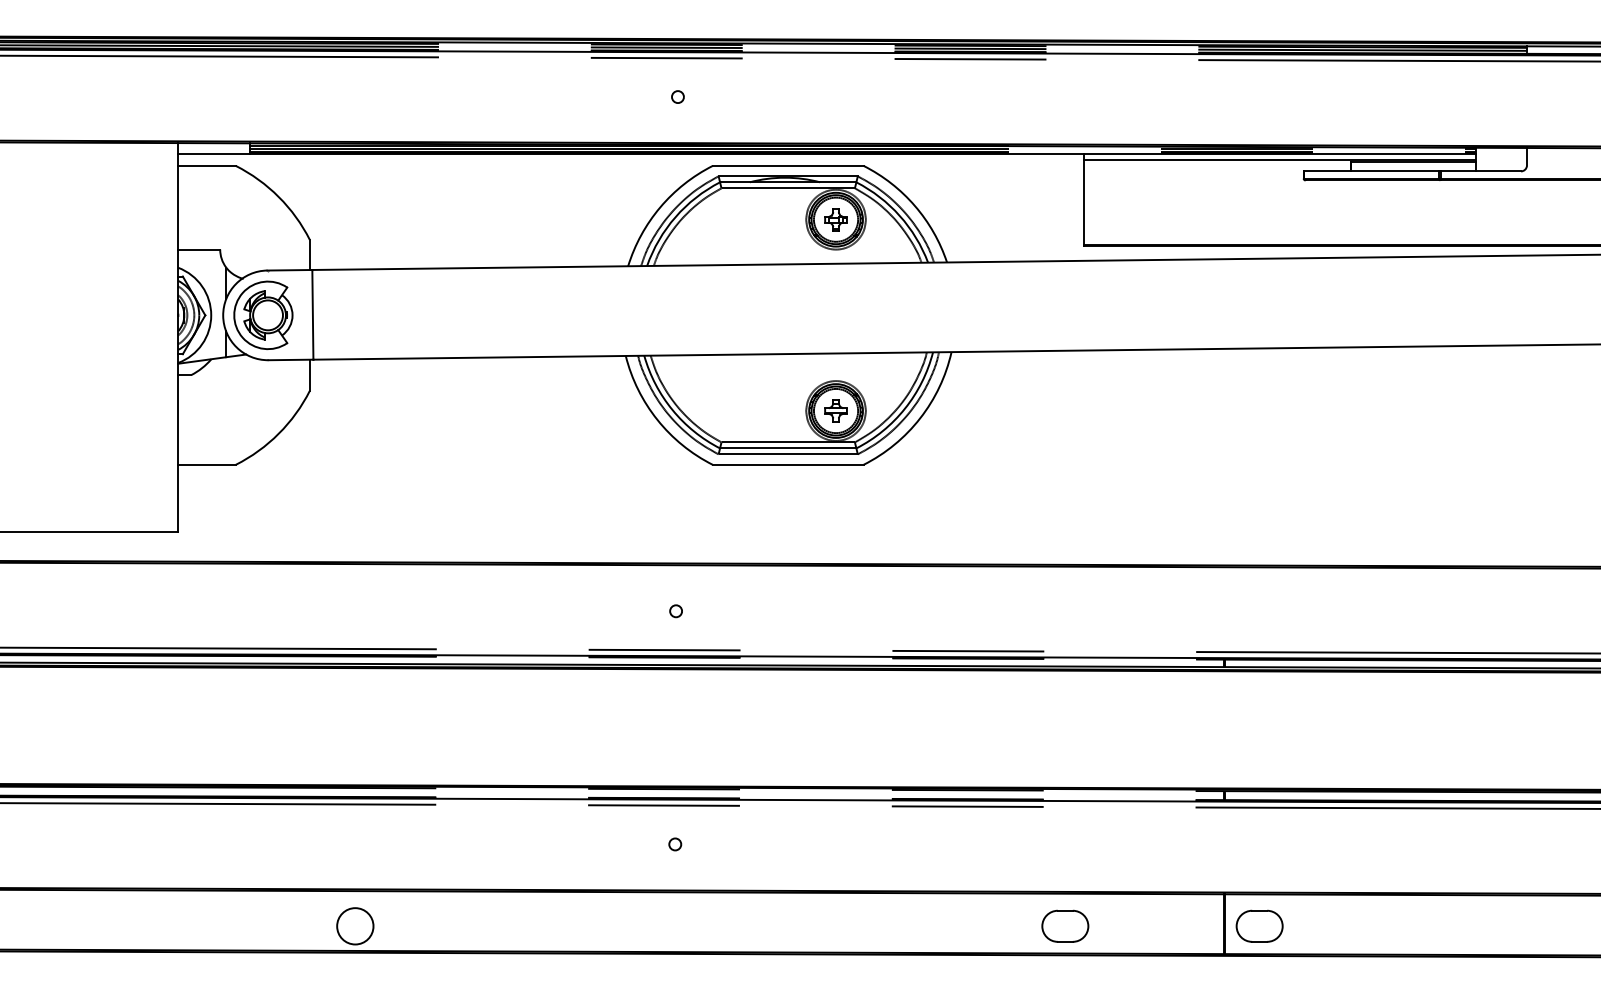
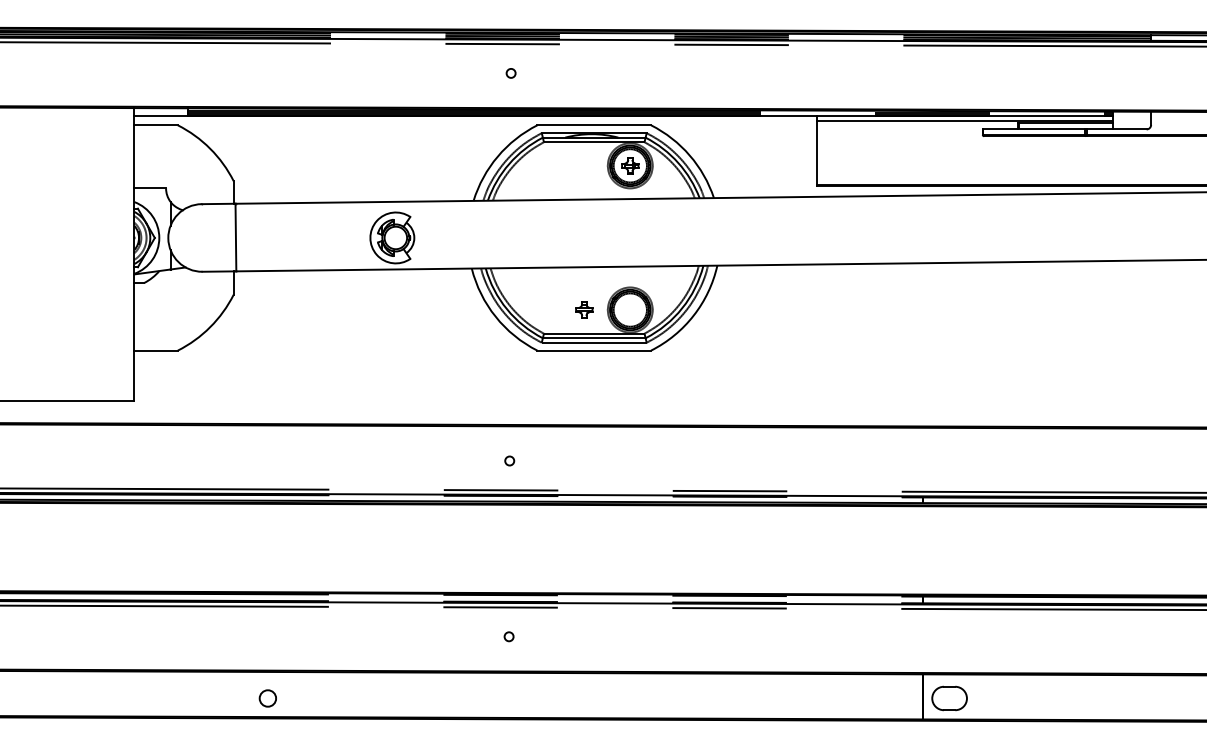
part: (263, 314) -> (392, 237), moved
part: (835, 410) -> (583, 309), moved
part: (1065, 925) -> (803, 697), removed
circle: (355, 926) -> (268, 698), size x0.6

